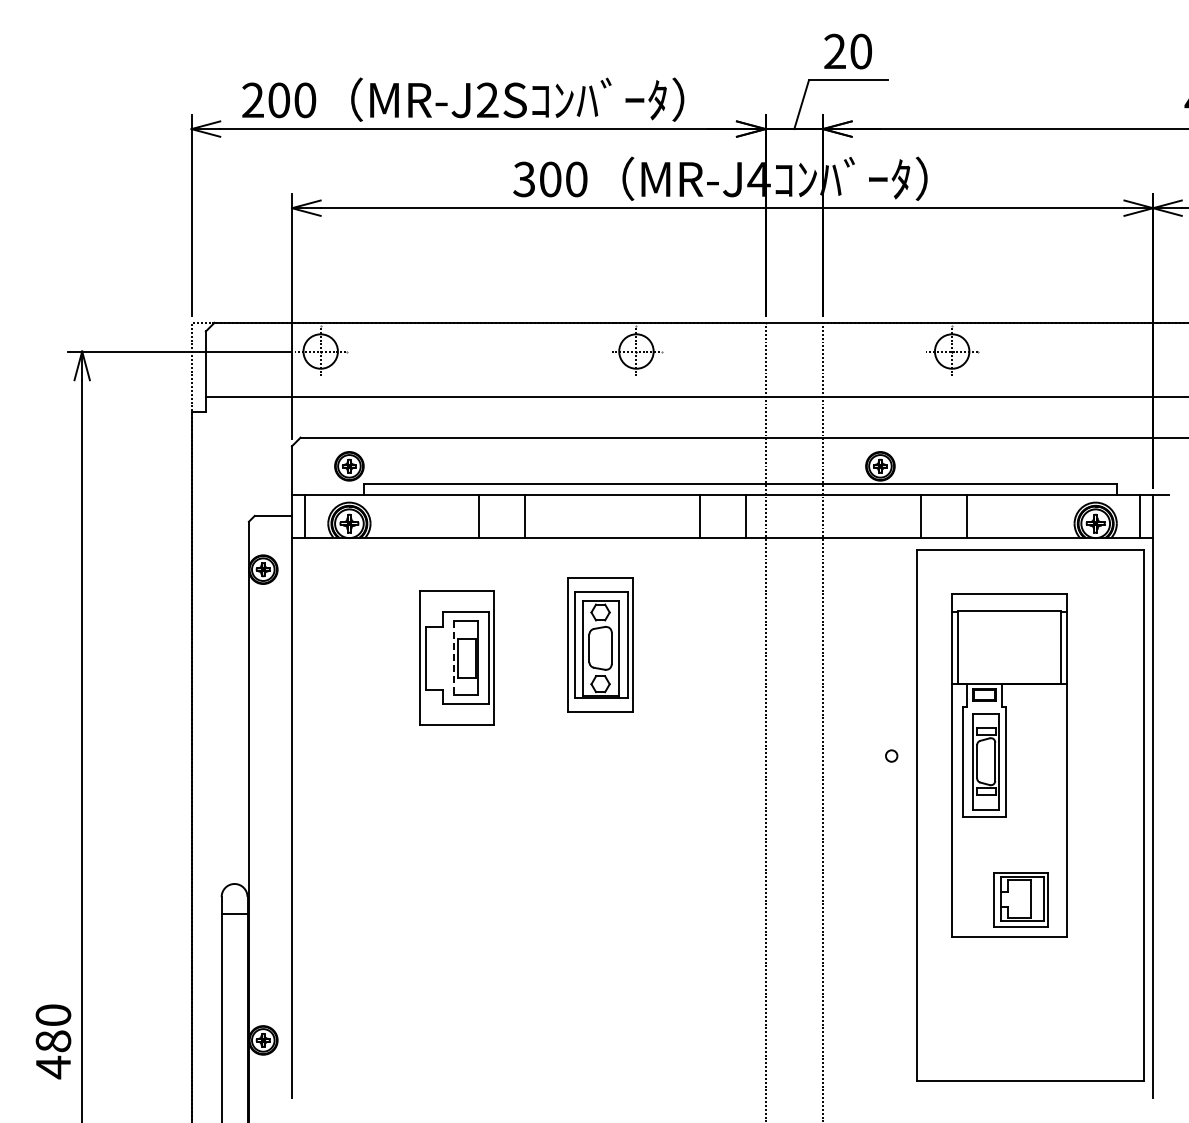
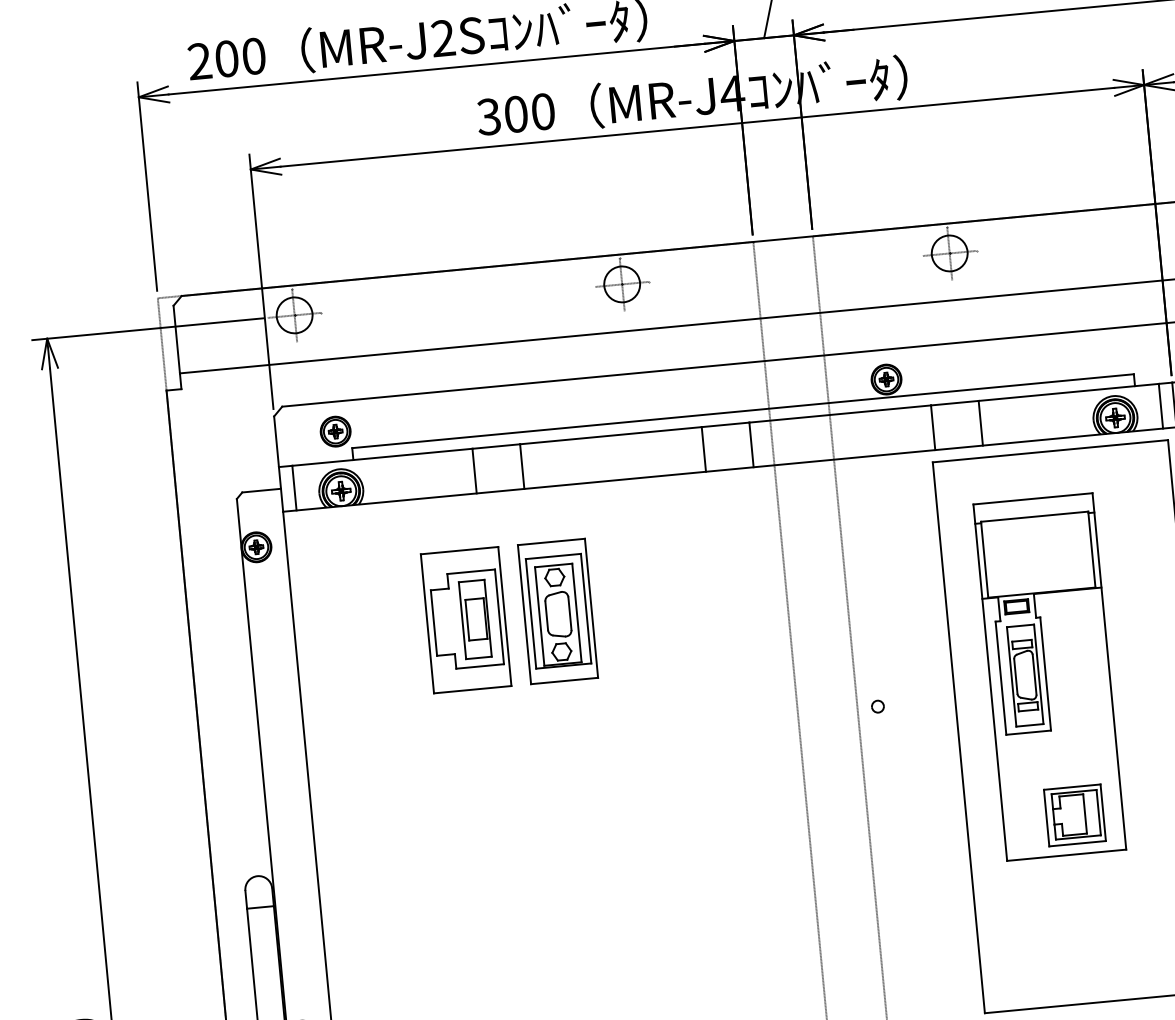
part: (600, 644) -> (557, 610), moved
line: (453, 658) -> (462, 620), dashed -> solid
part: (891, 755) -> (877, 706), moved

